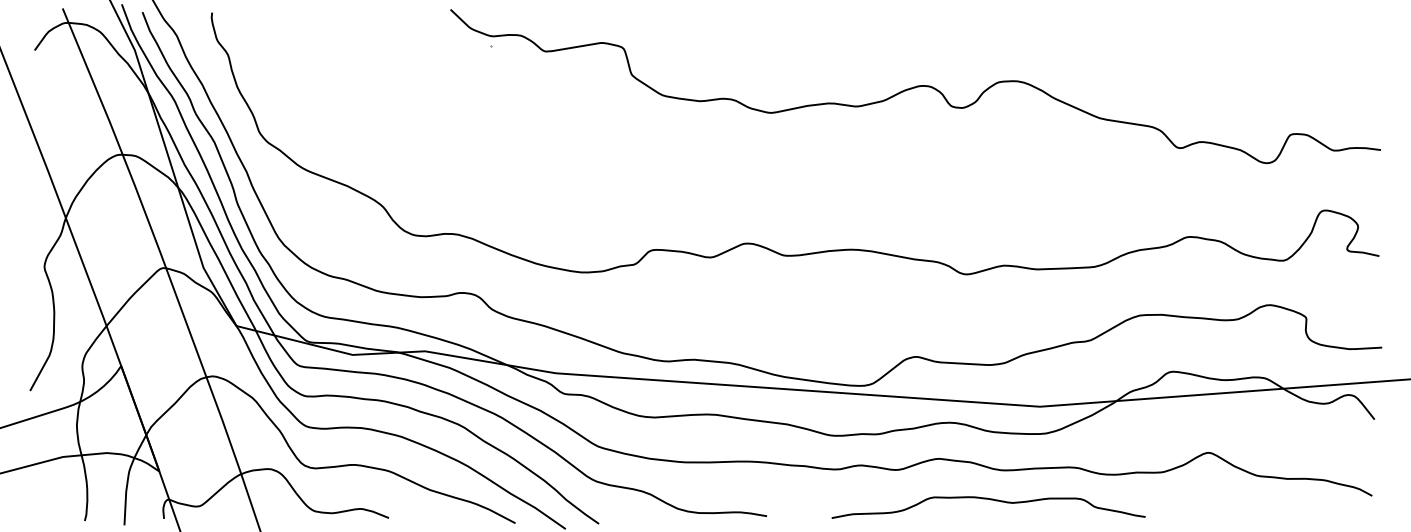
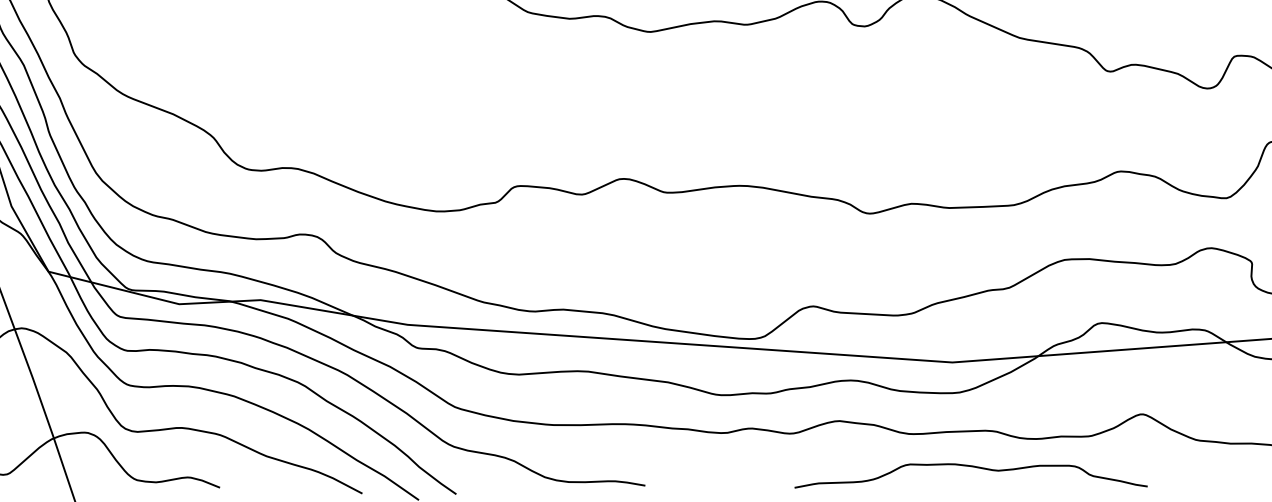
curve: (990, 500) -> (973, 467), moved

